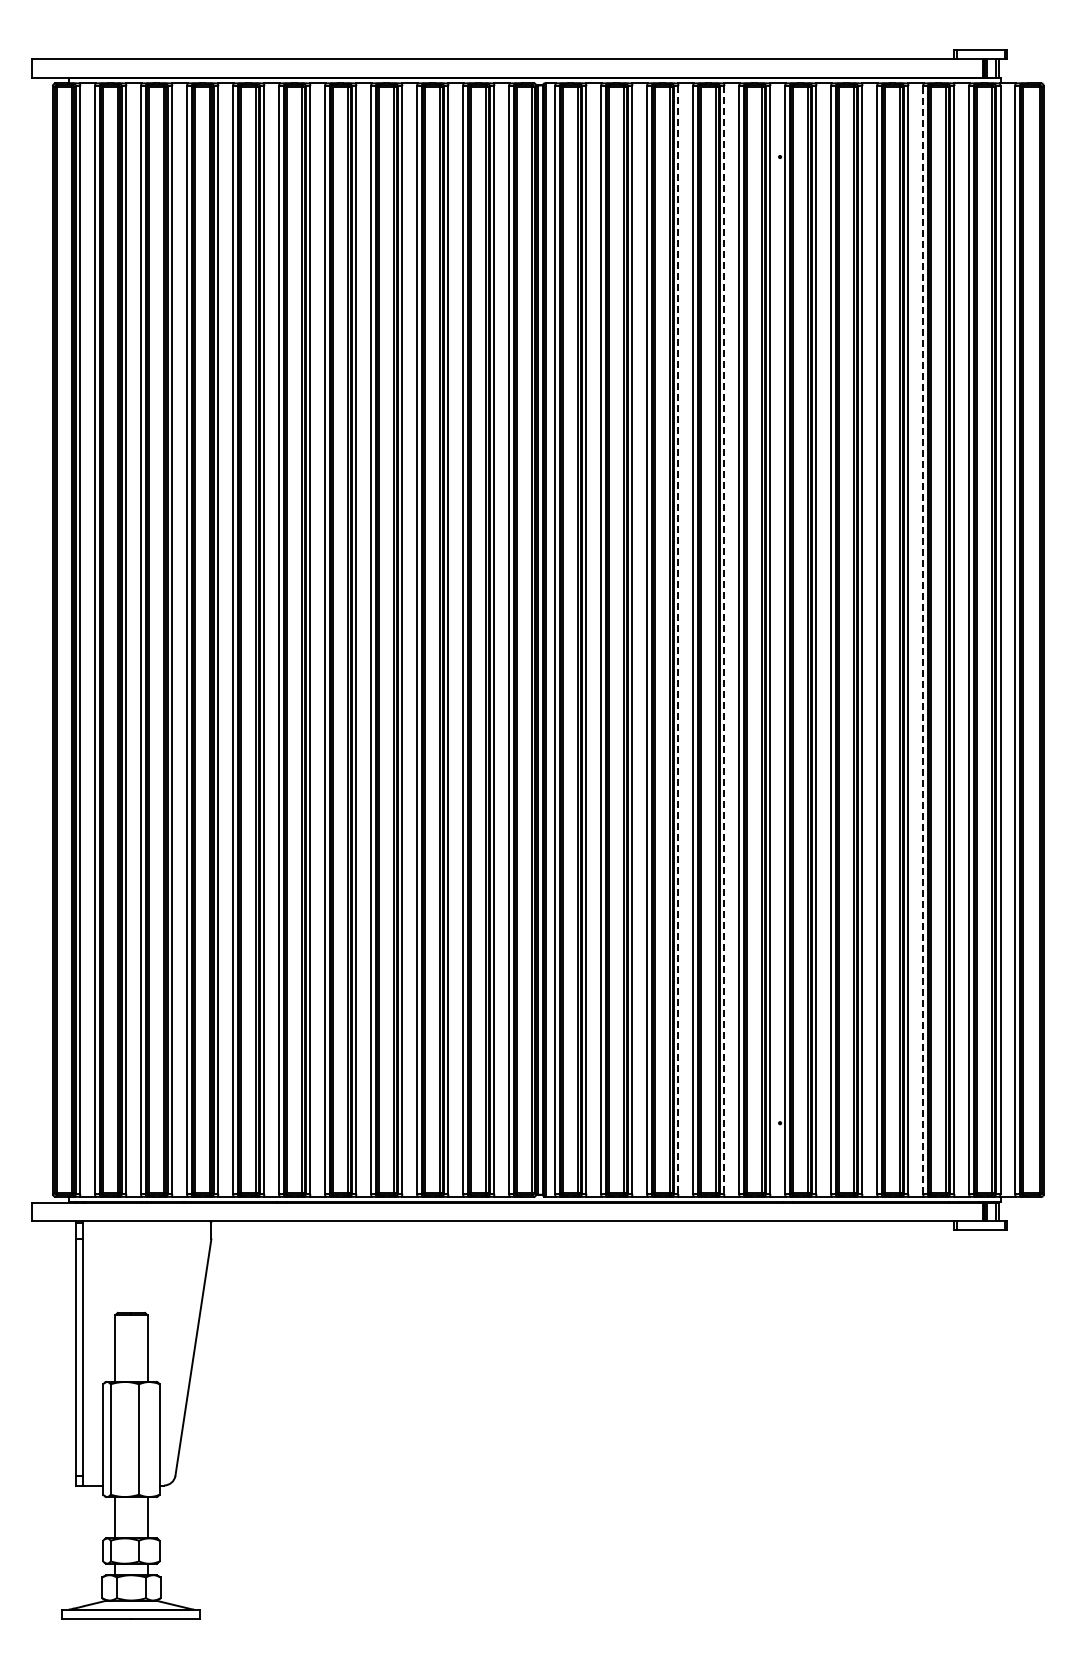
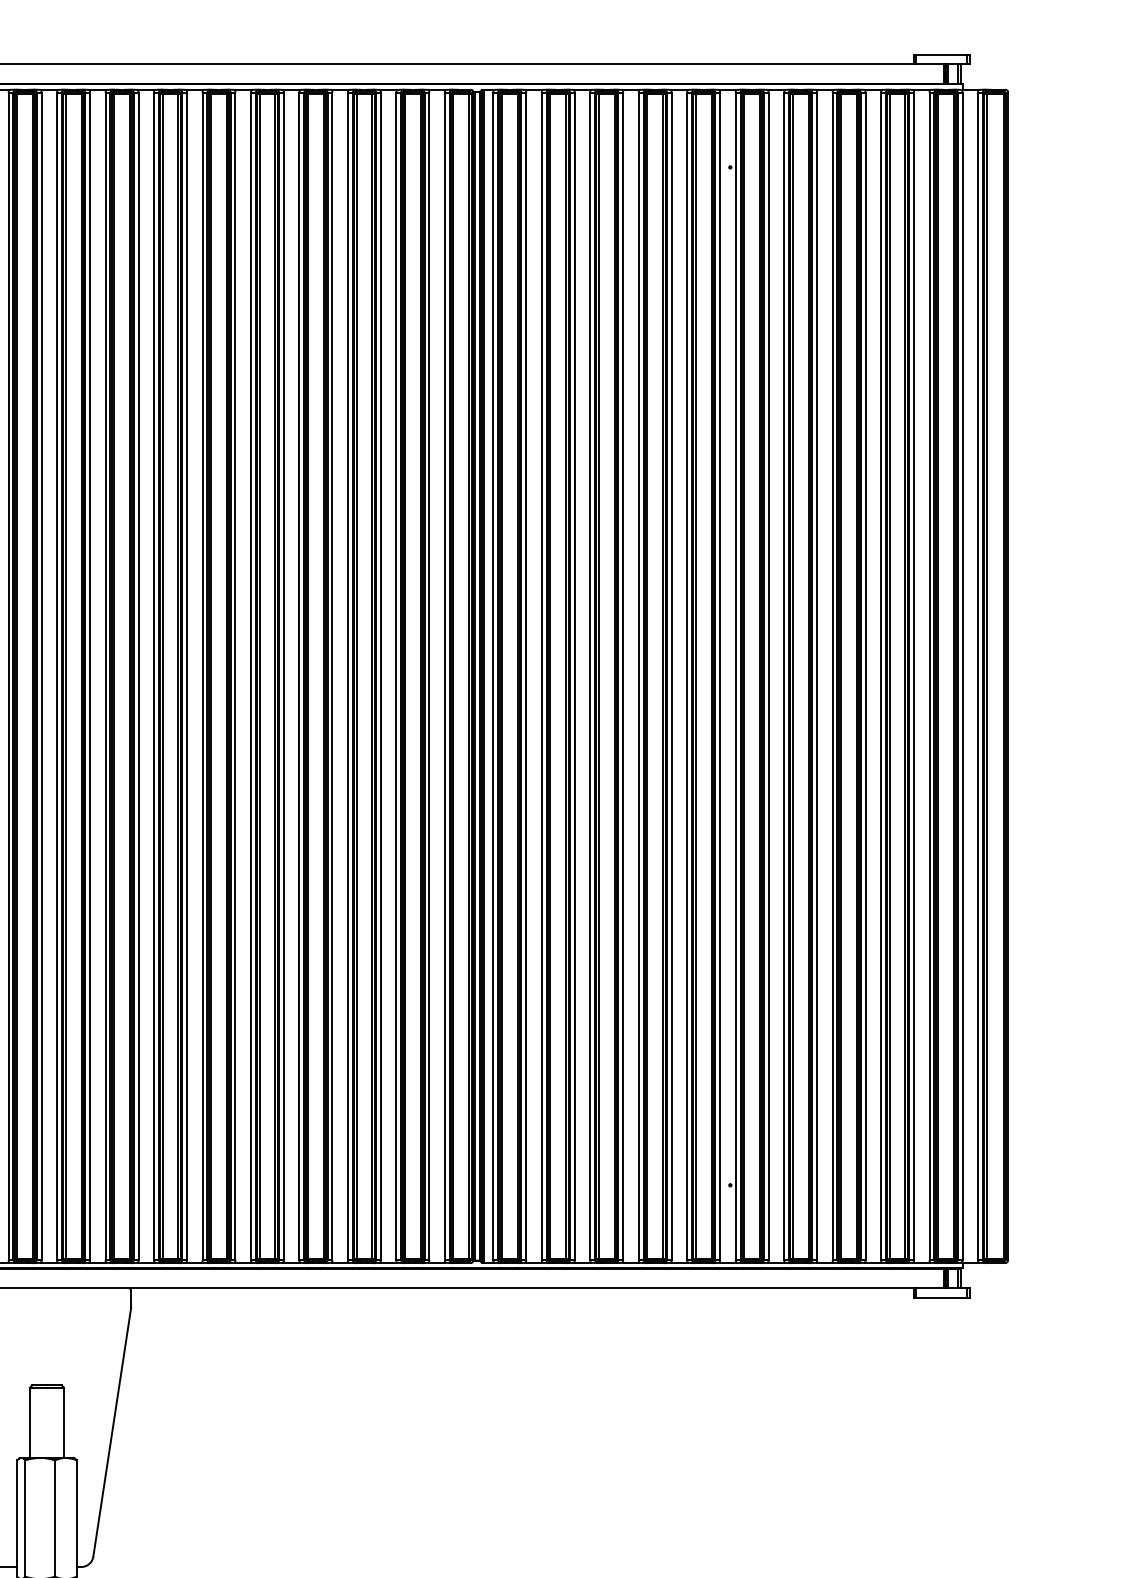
line: (678, 640) -> (623, 676), dashed -> solid
line: (724, 640) -> (671, 676), dashed -> solid
line: (923, 640) -> (881, 676), dashed -> solid

